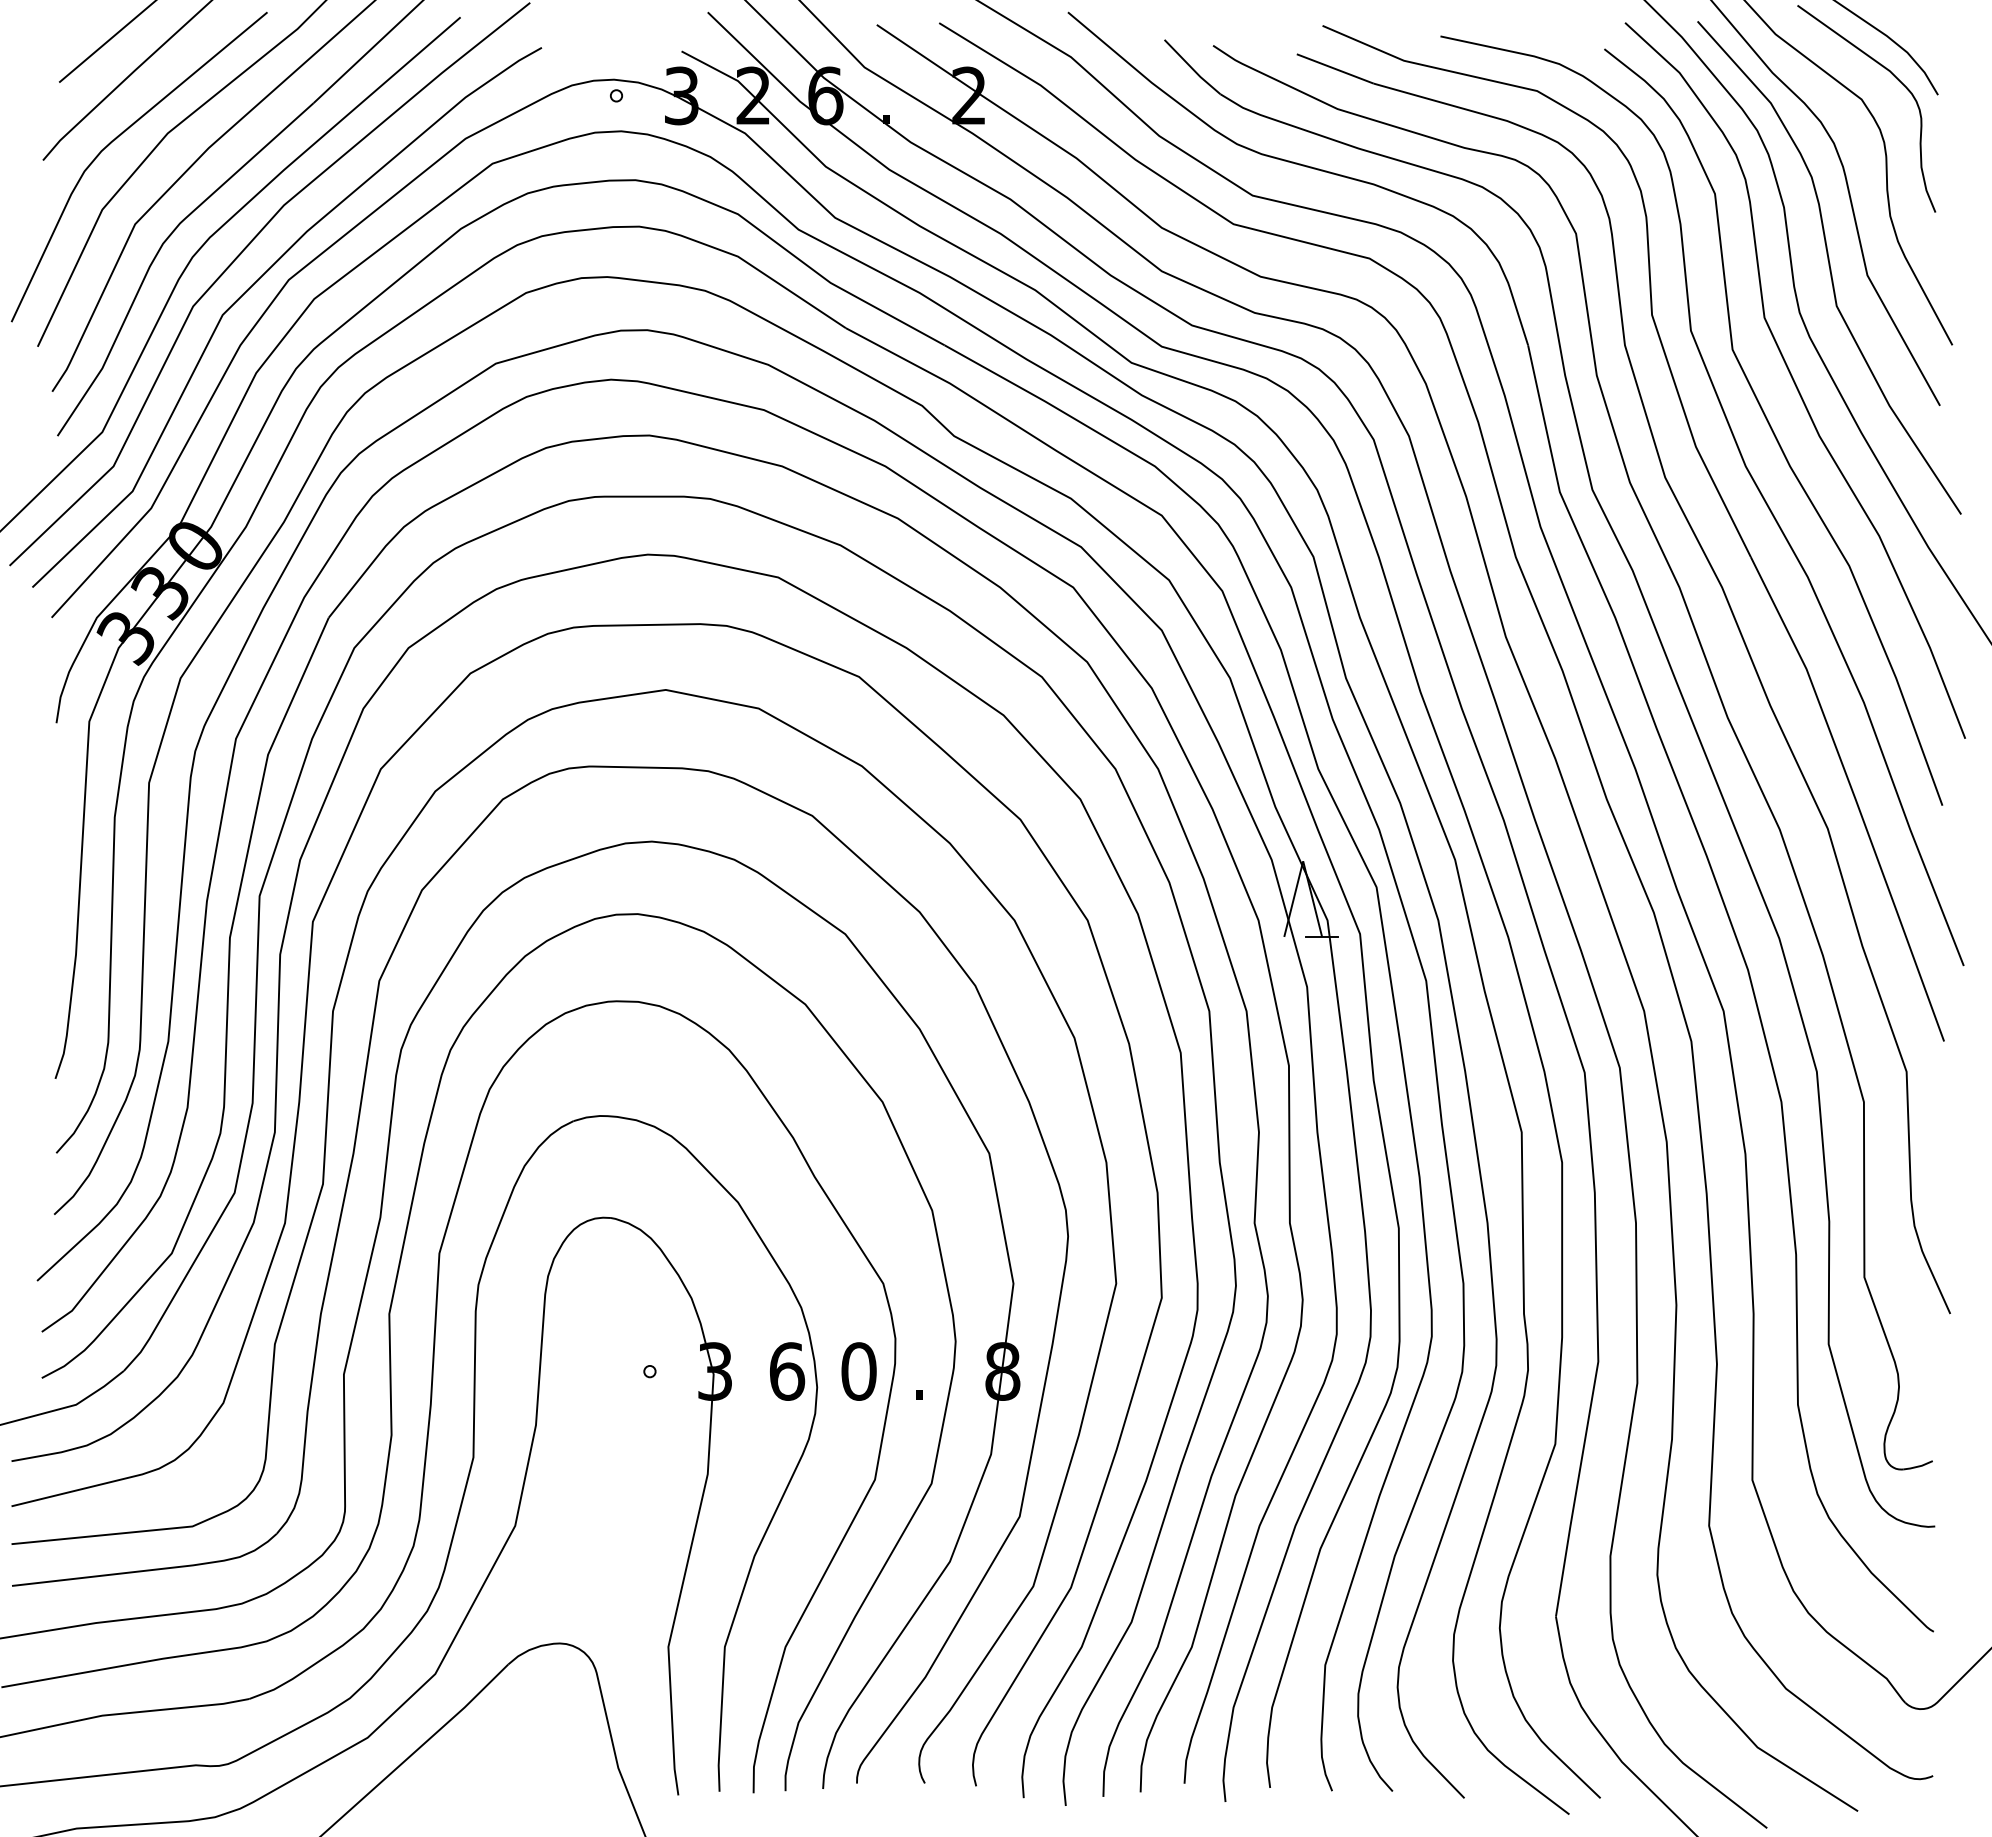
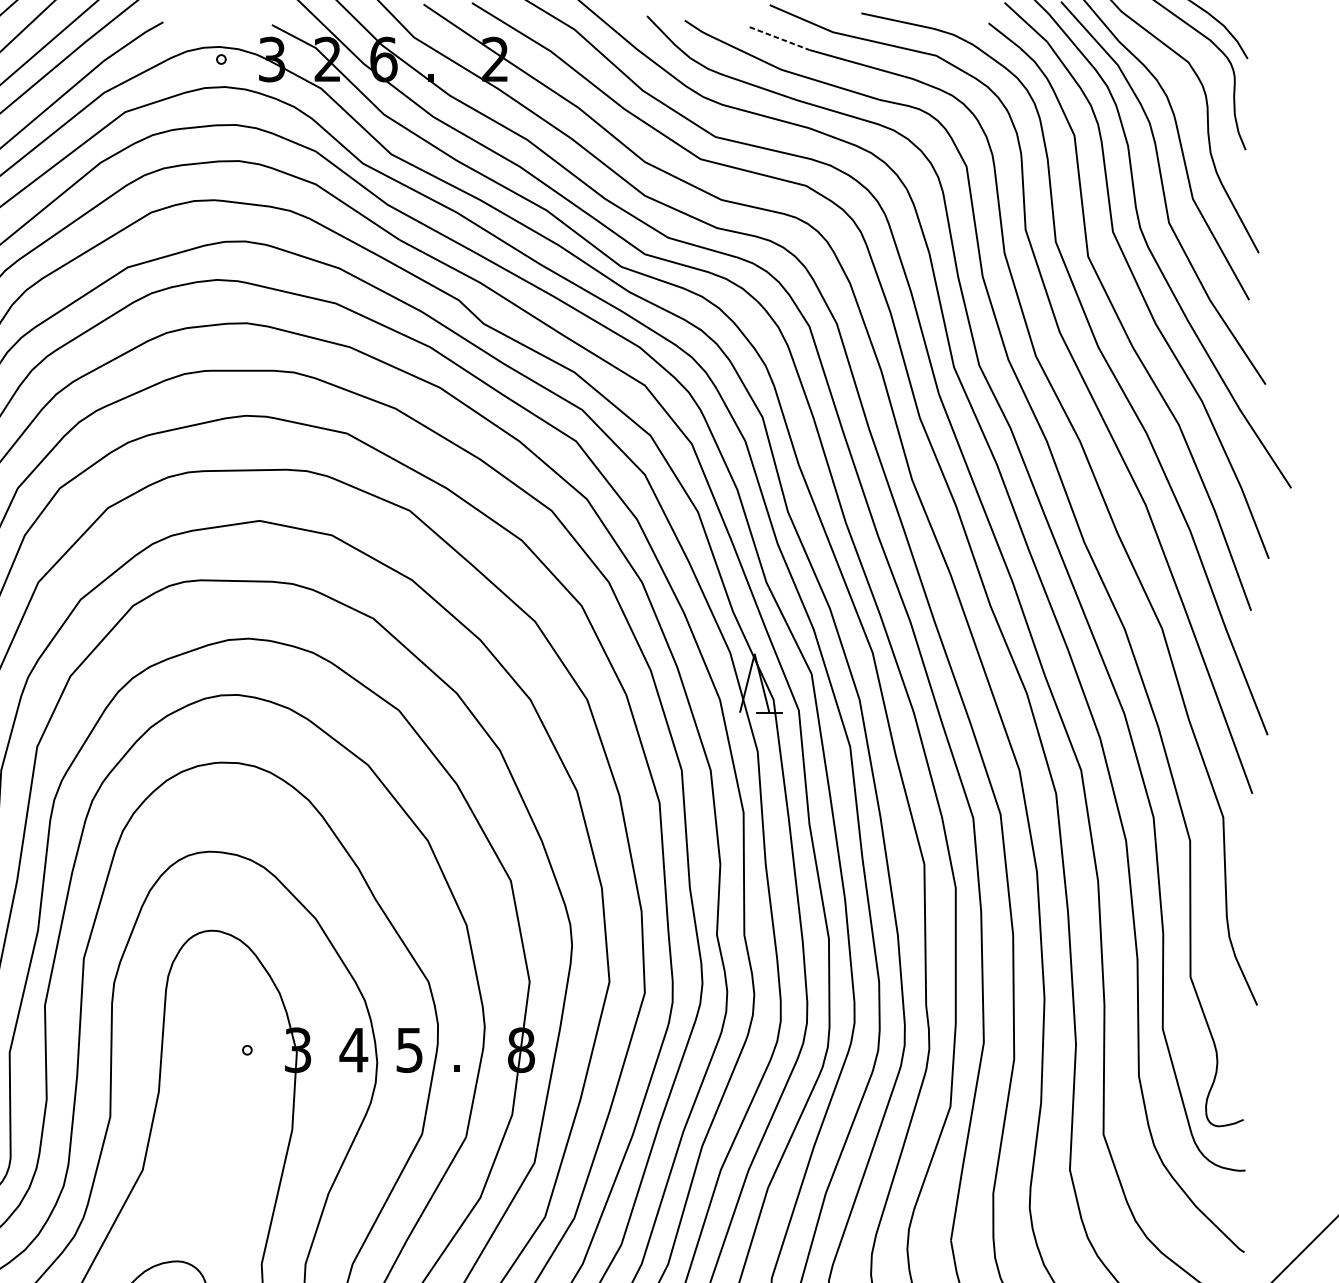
line: (1335, 69) -> (779, 39), solid -> dashed
text: (786, 1371) -> (353, 1050), 6 -> 4
text: (858, 1371) -> (409, 1050), 0 -> 5

